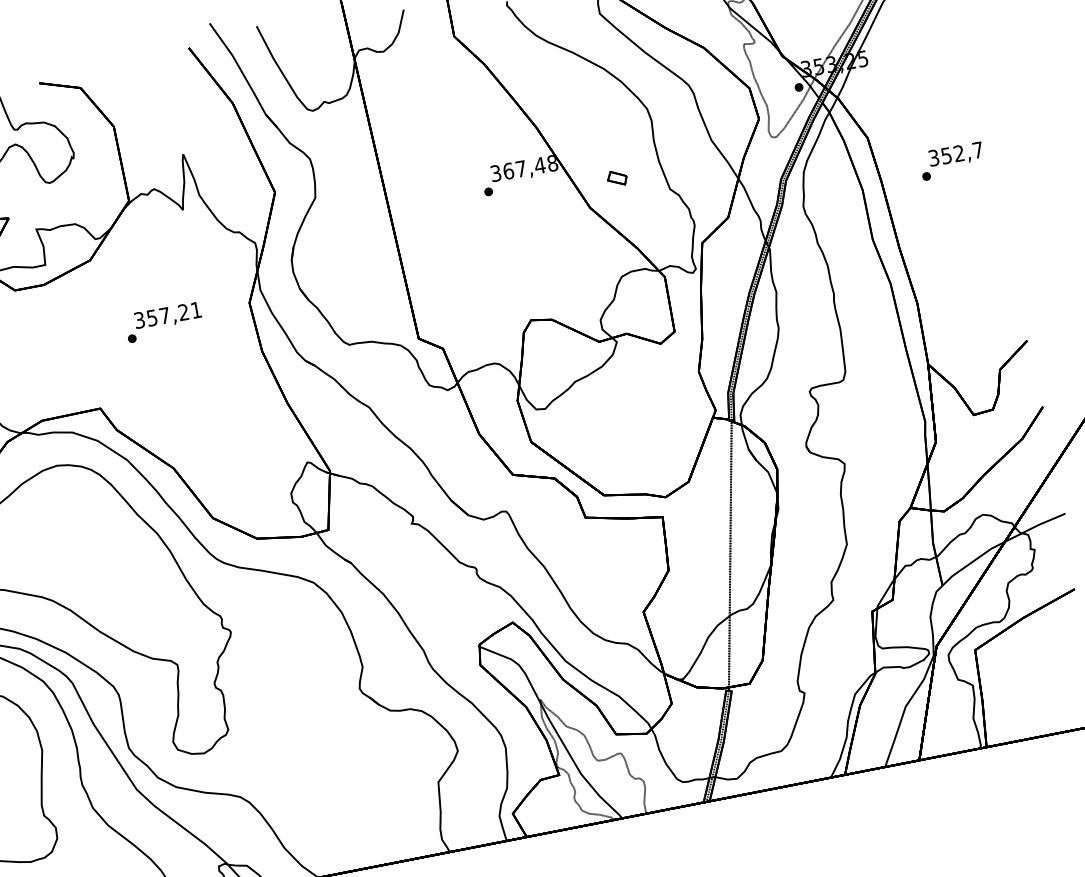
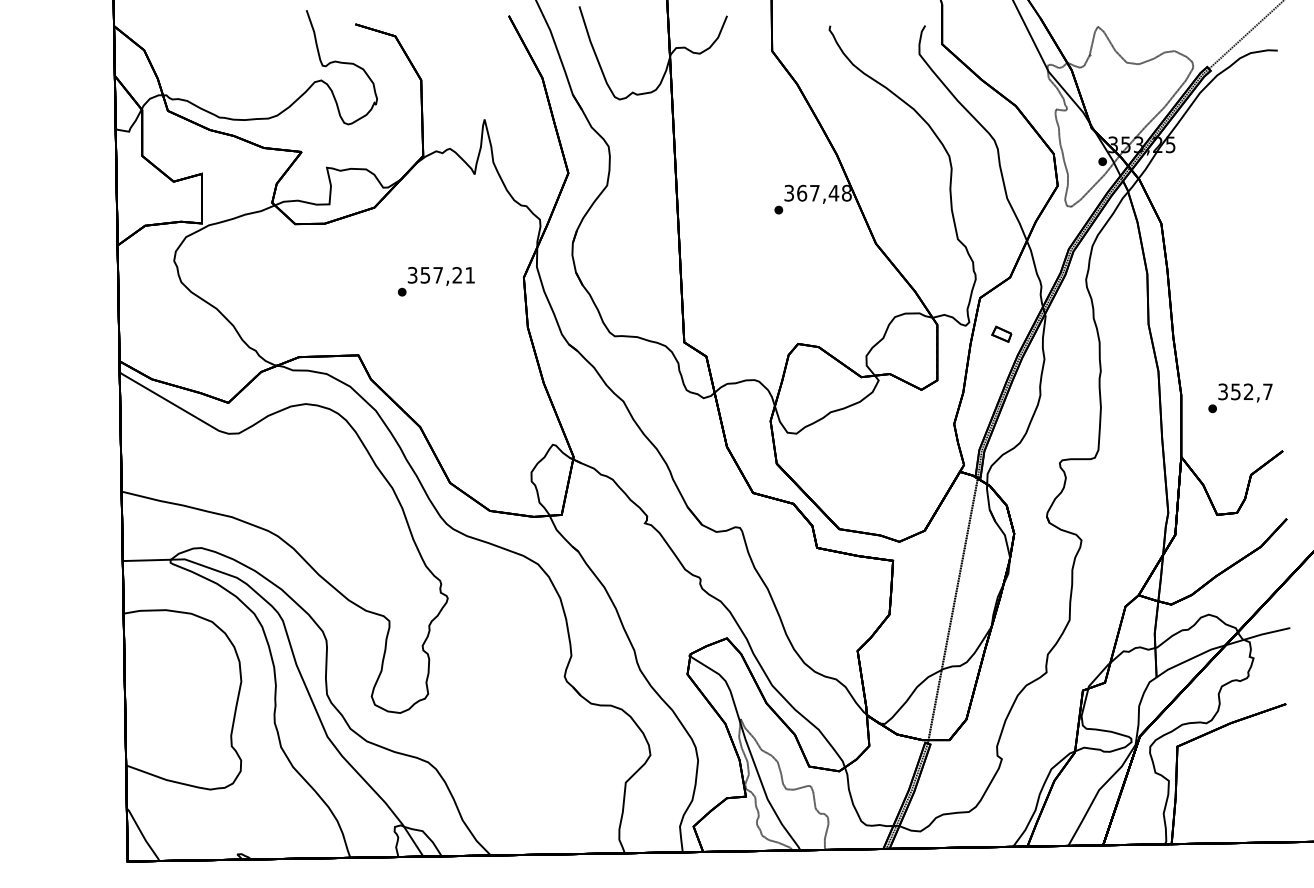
text: (952, 161) -> (1240, 398), moved
part: (616, 177) -> (1001, 333), moved

